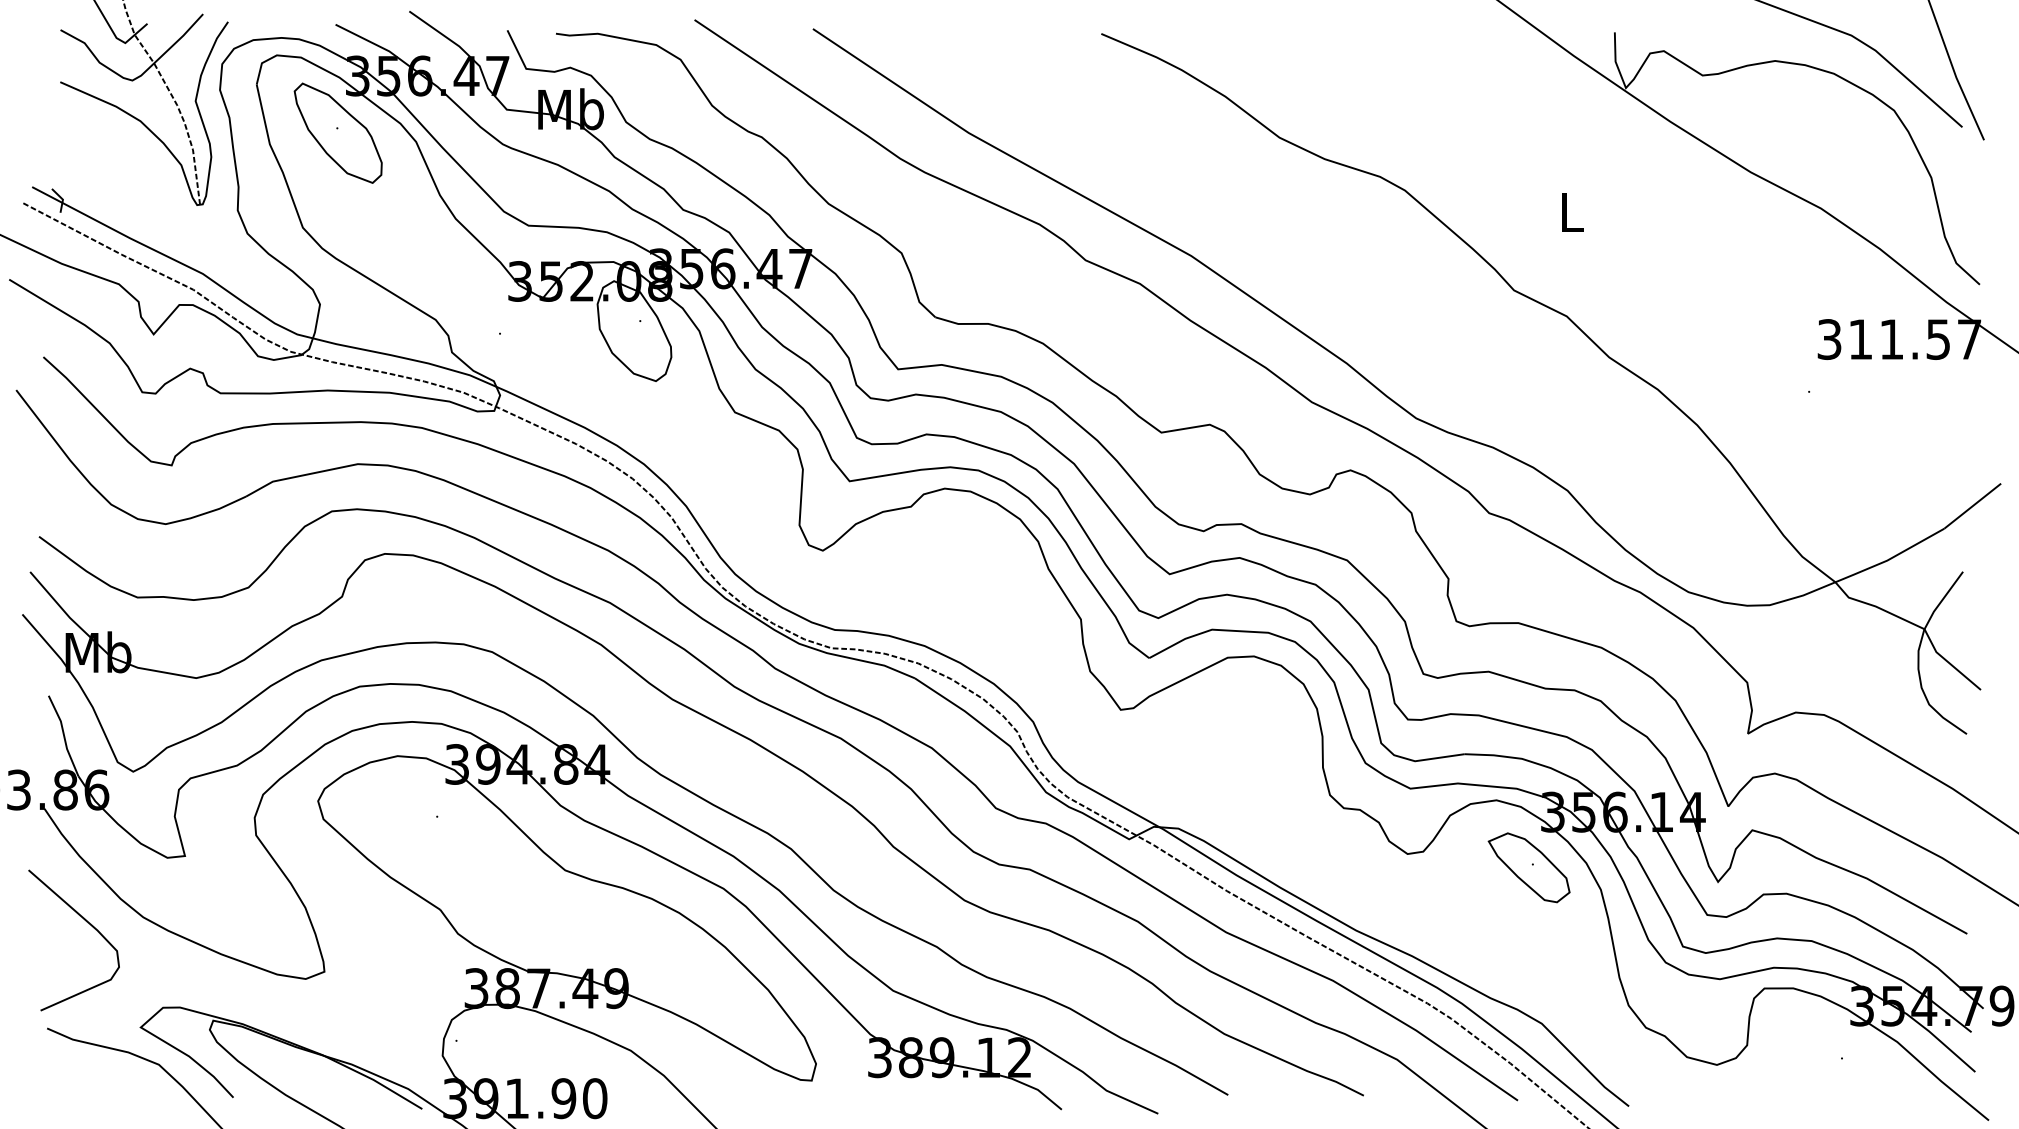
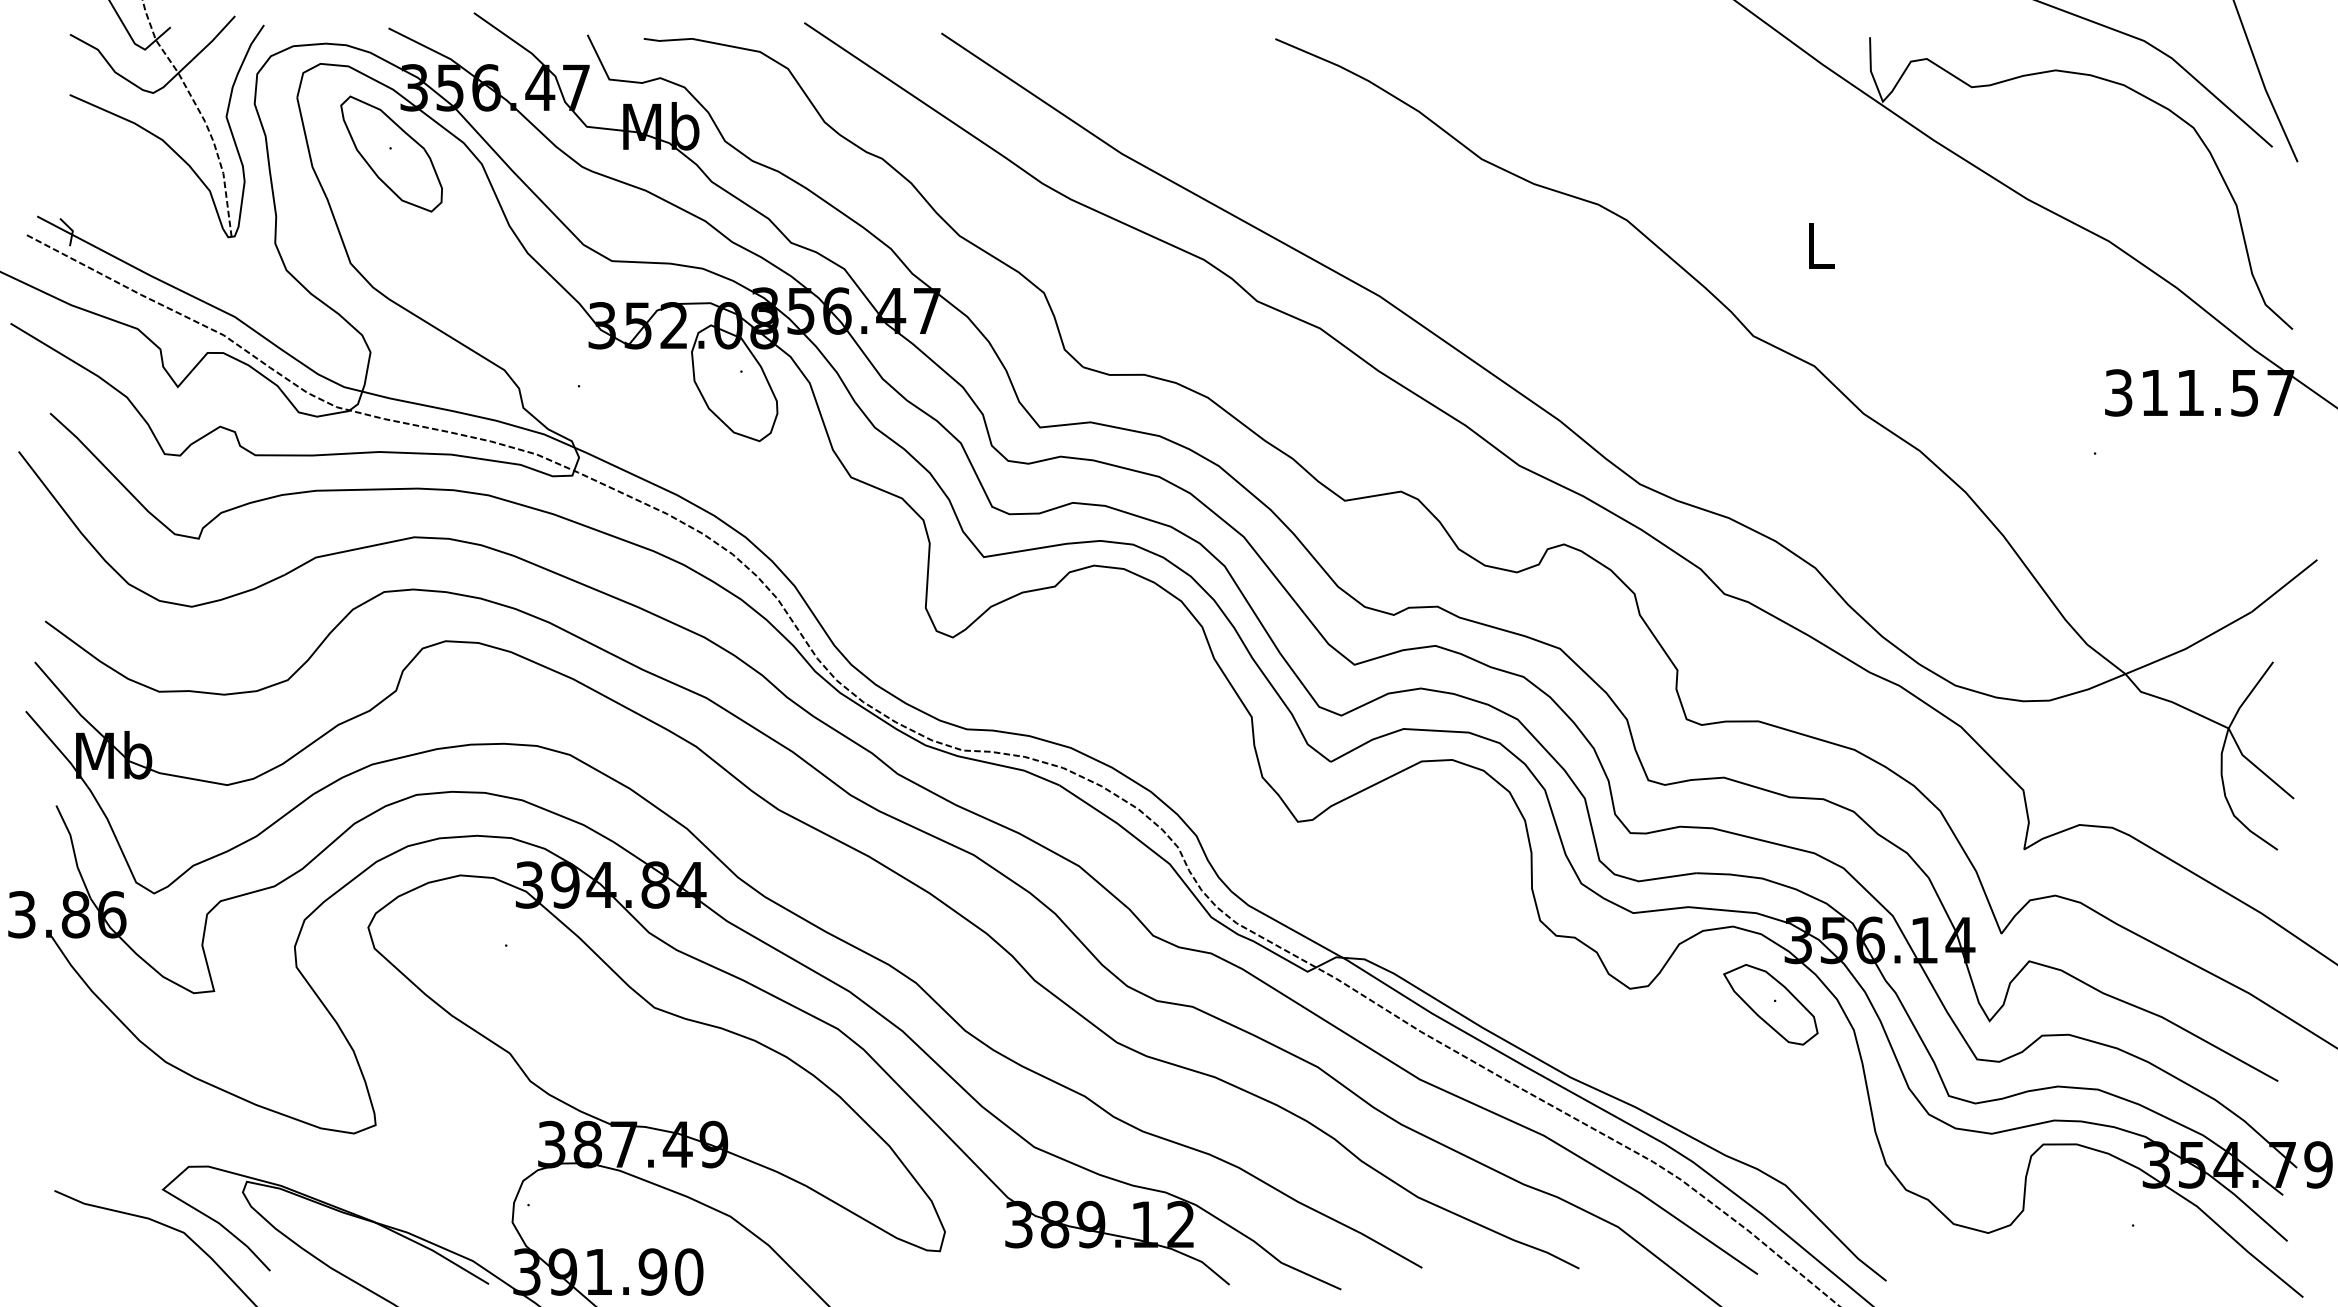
curve: (86, 922) -> (100, 1068), removed

